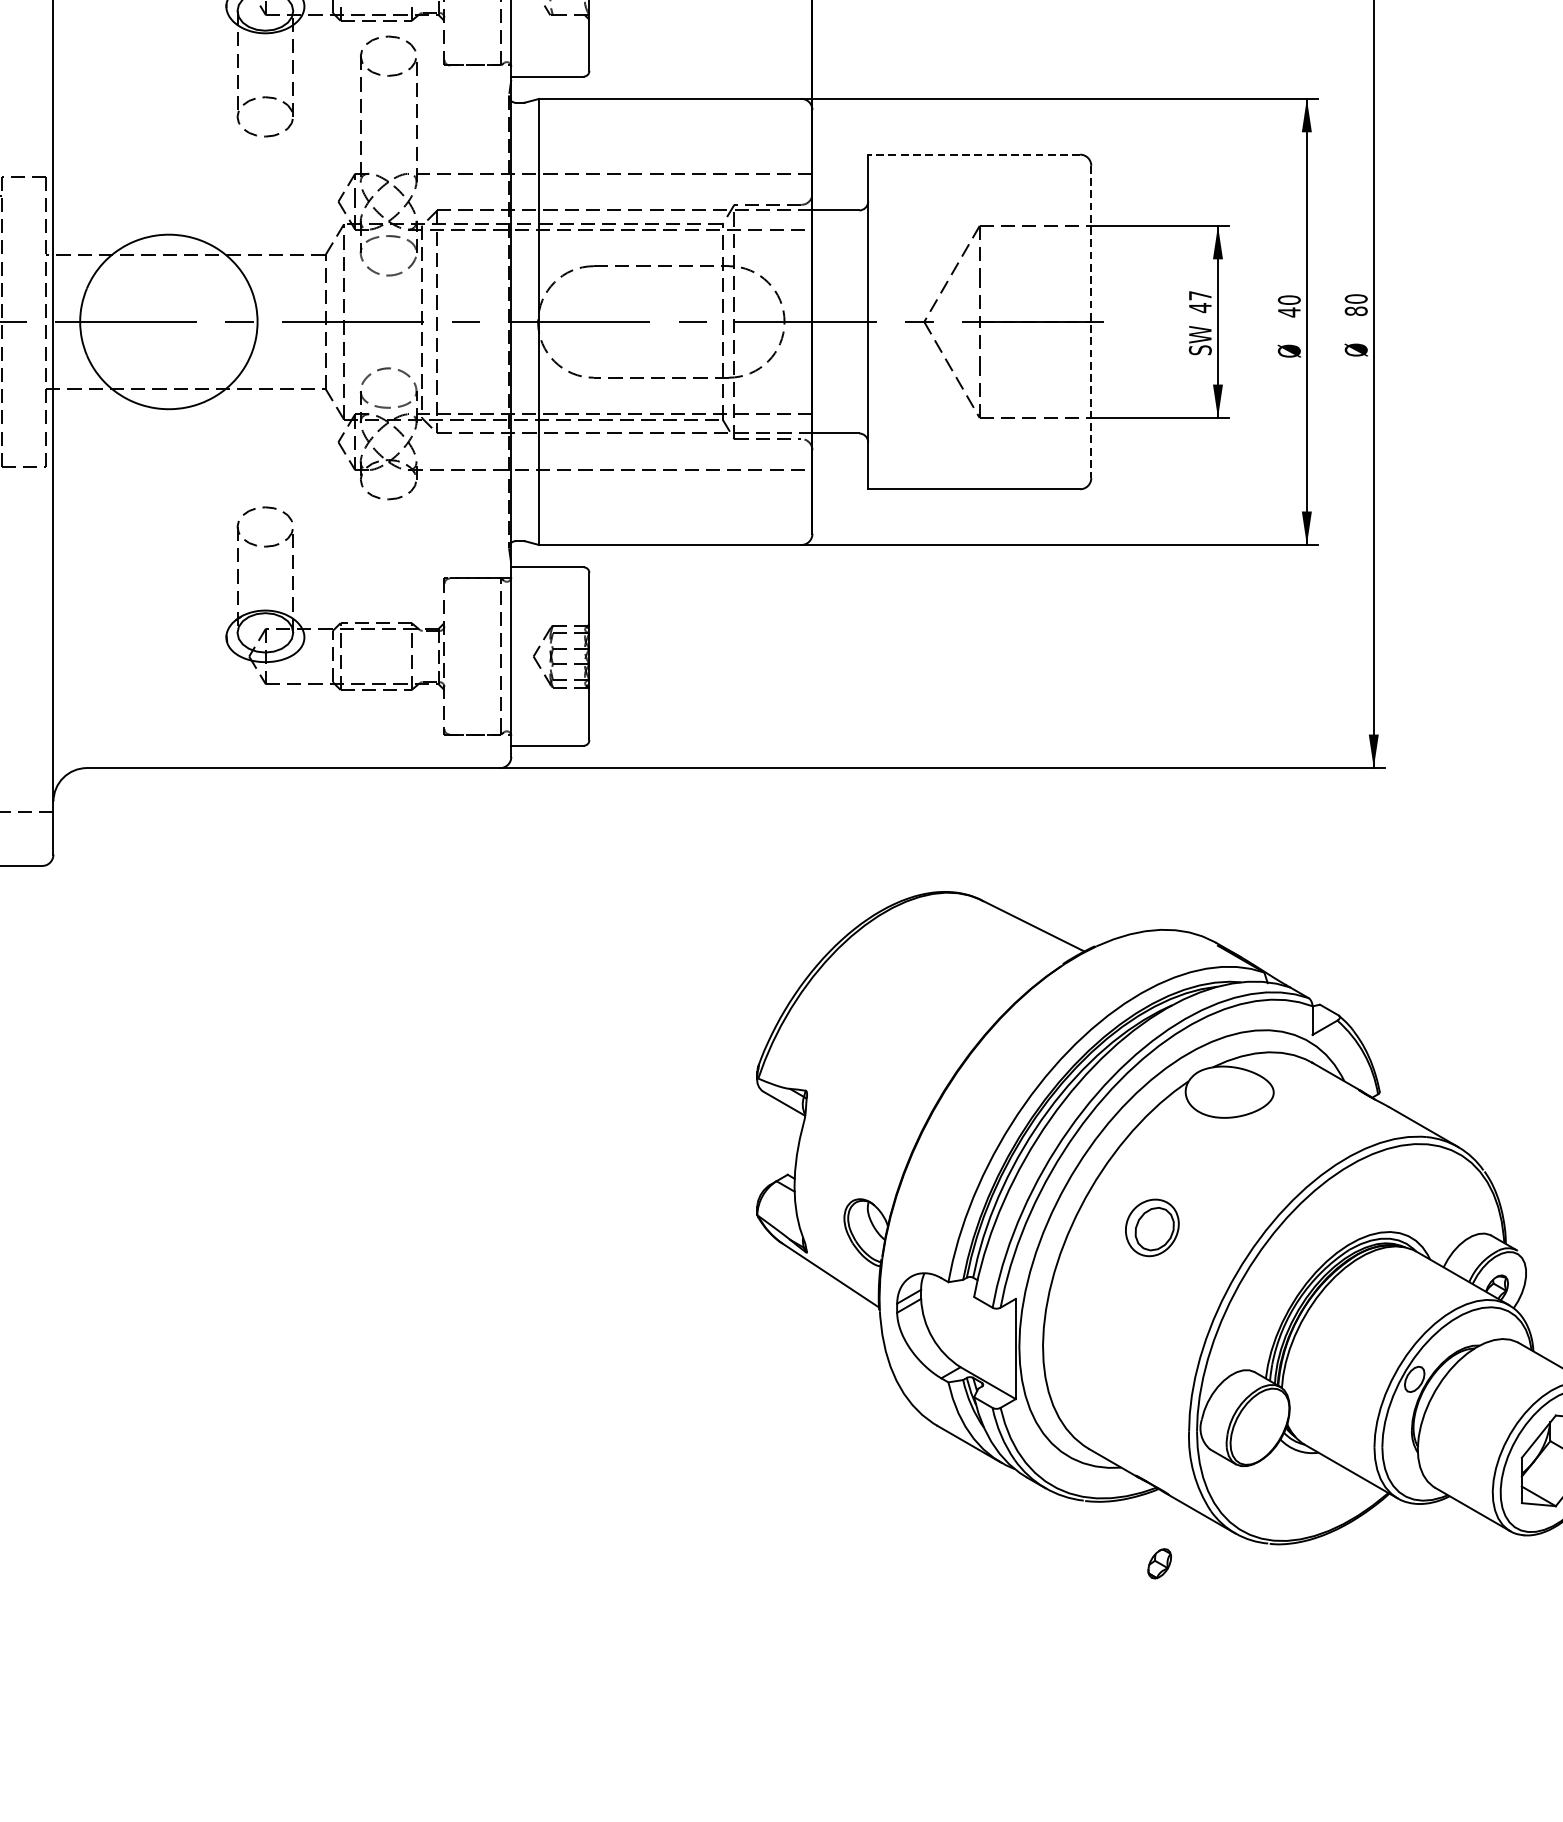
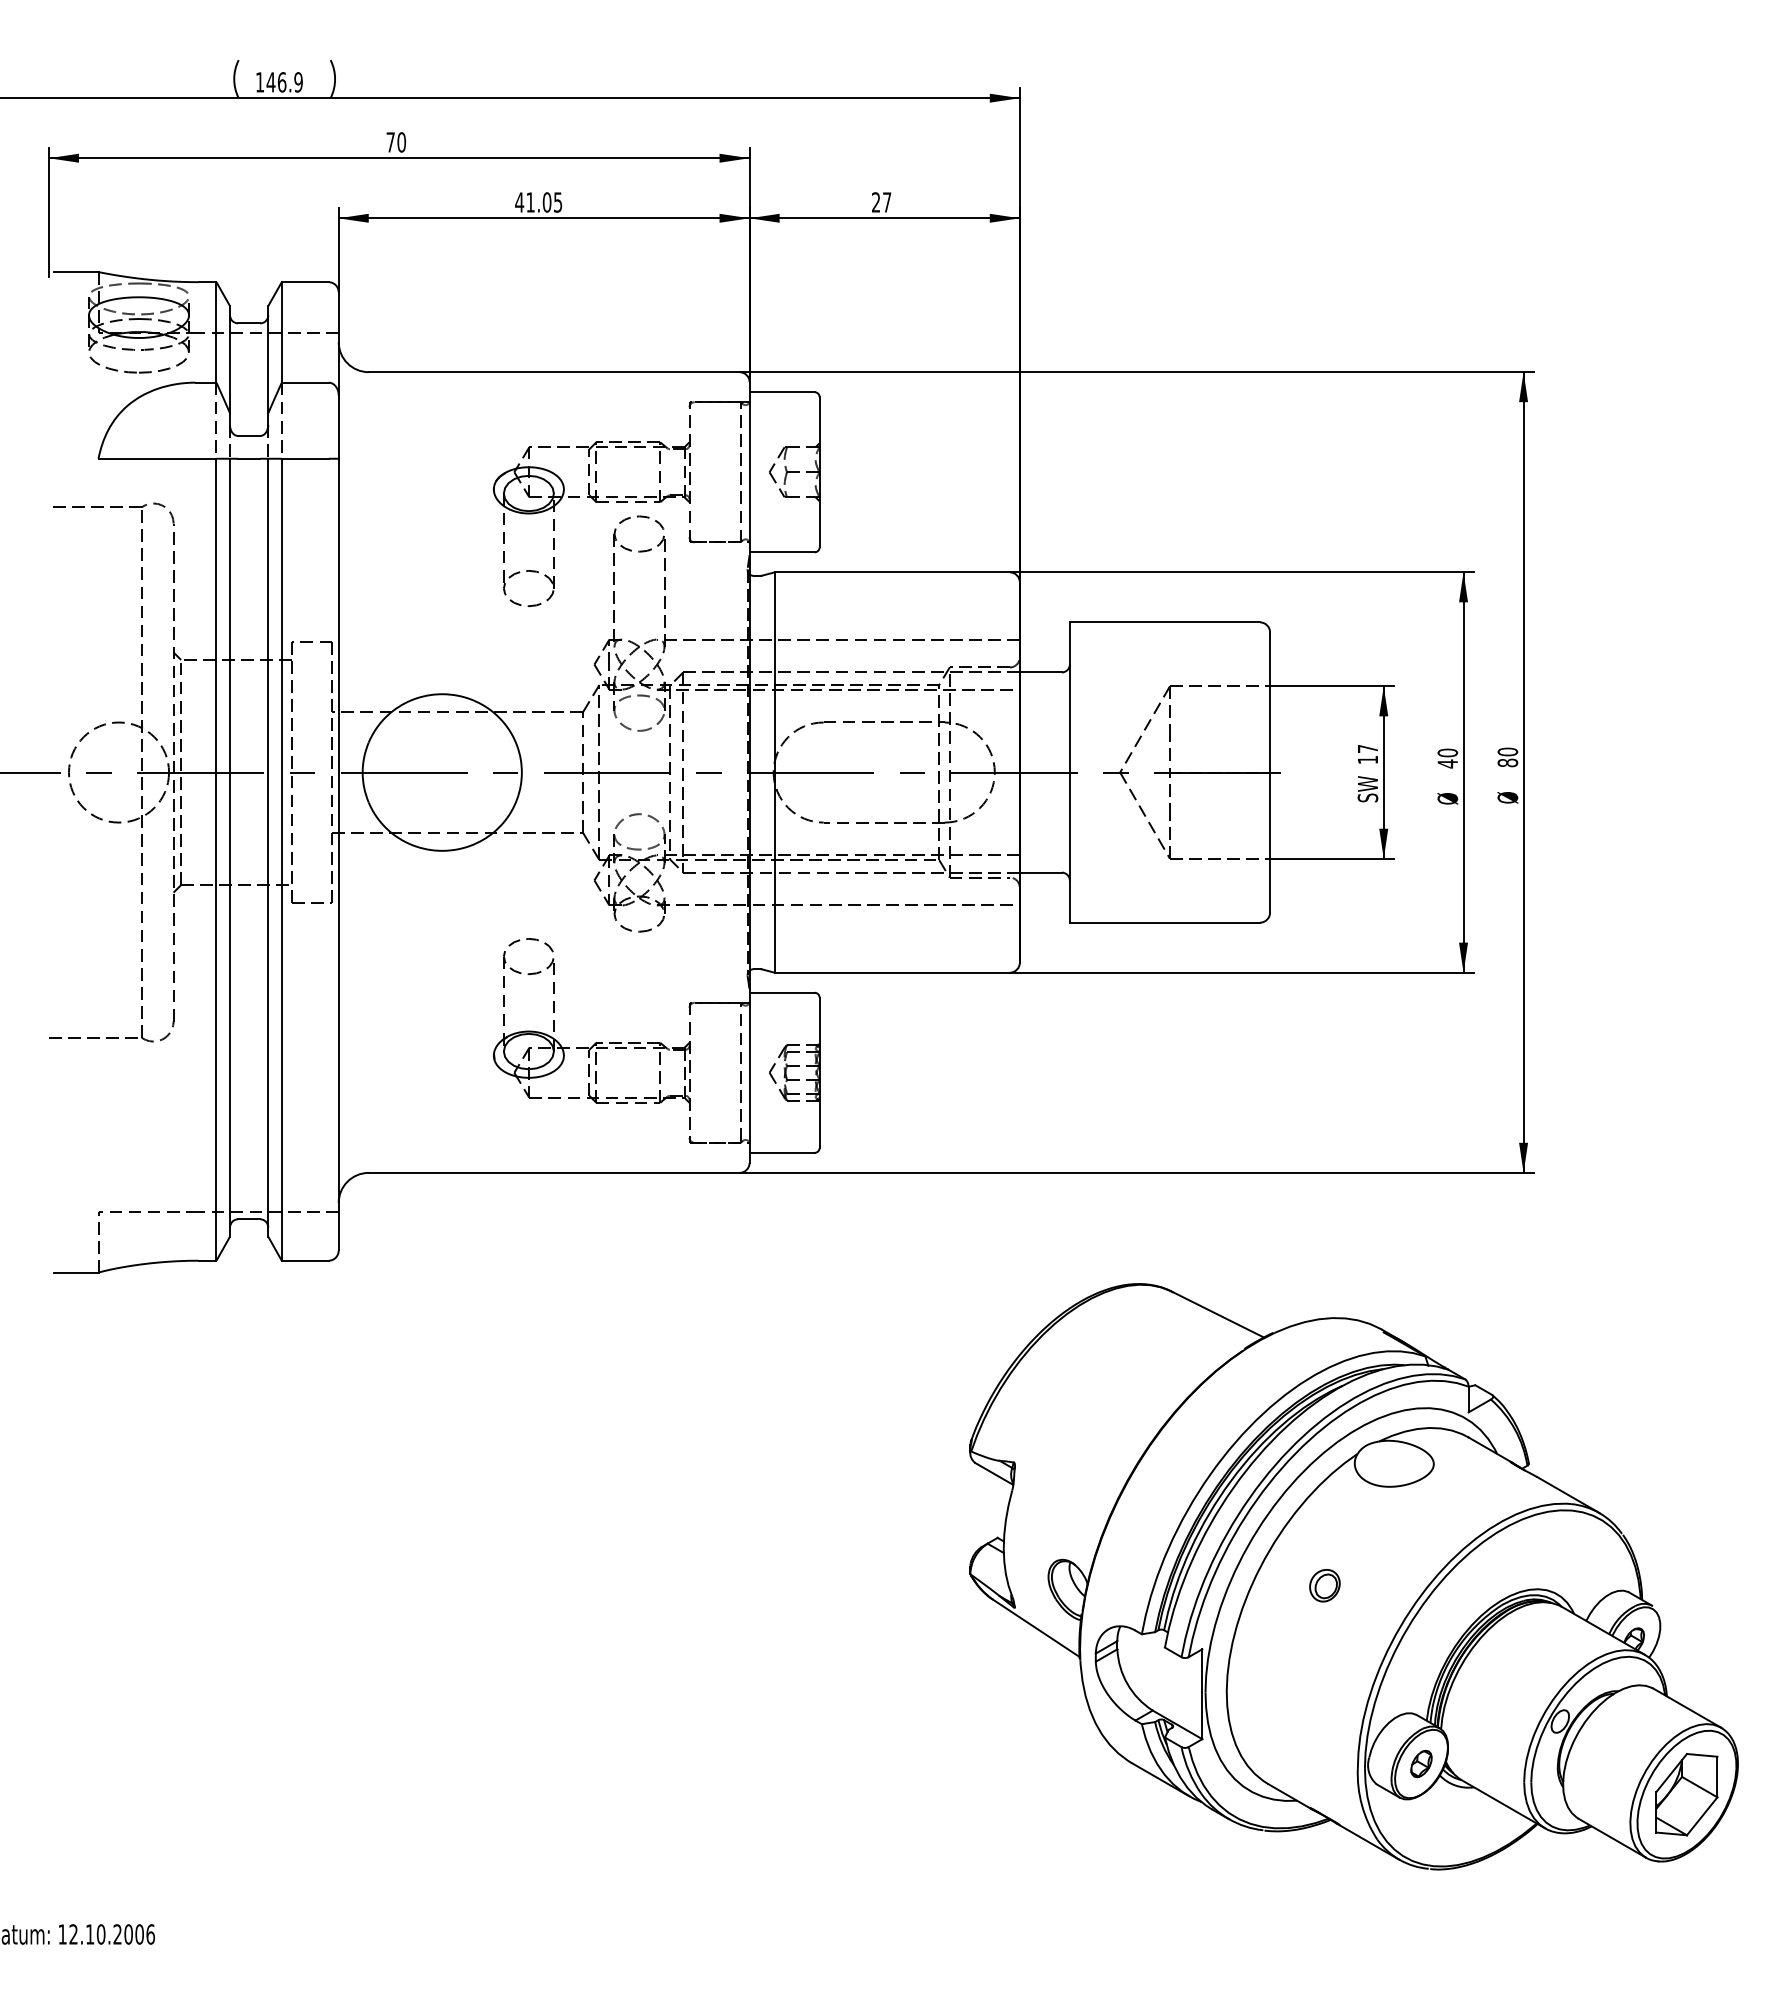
line: (973, 154) -> (1164, 622), dashed -> solid
text: (1199, 307) -> (1367, 759), 47 -> 17
line: (1091, 323) -> (1270, 773), dashed -> solid
part: (1151, 1227) -> (1324, 1585), size x0.62
part: (1159, 1563) -> (1421, 1763), moved

